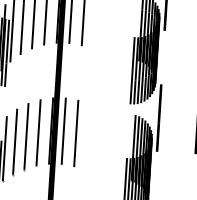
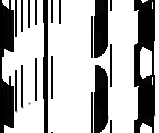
line: (76, 133) -> (59, 78), removed
line: (26, 136) -> (28, 82), removed

